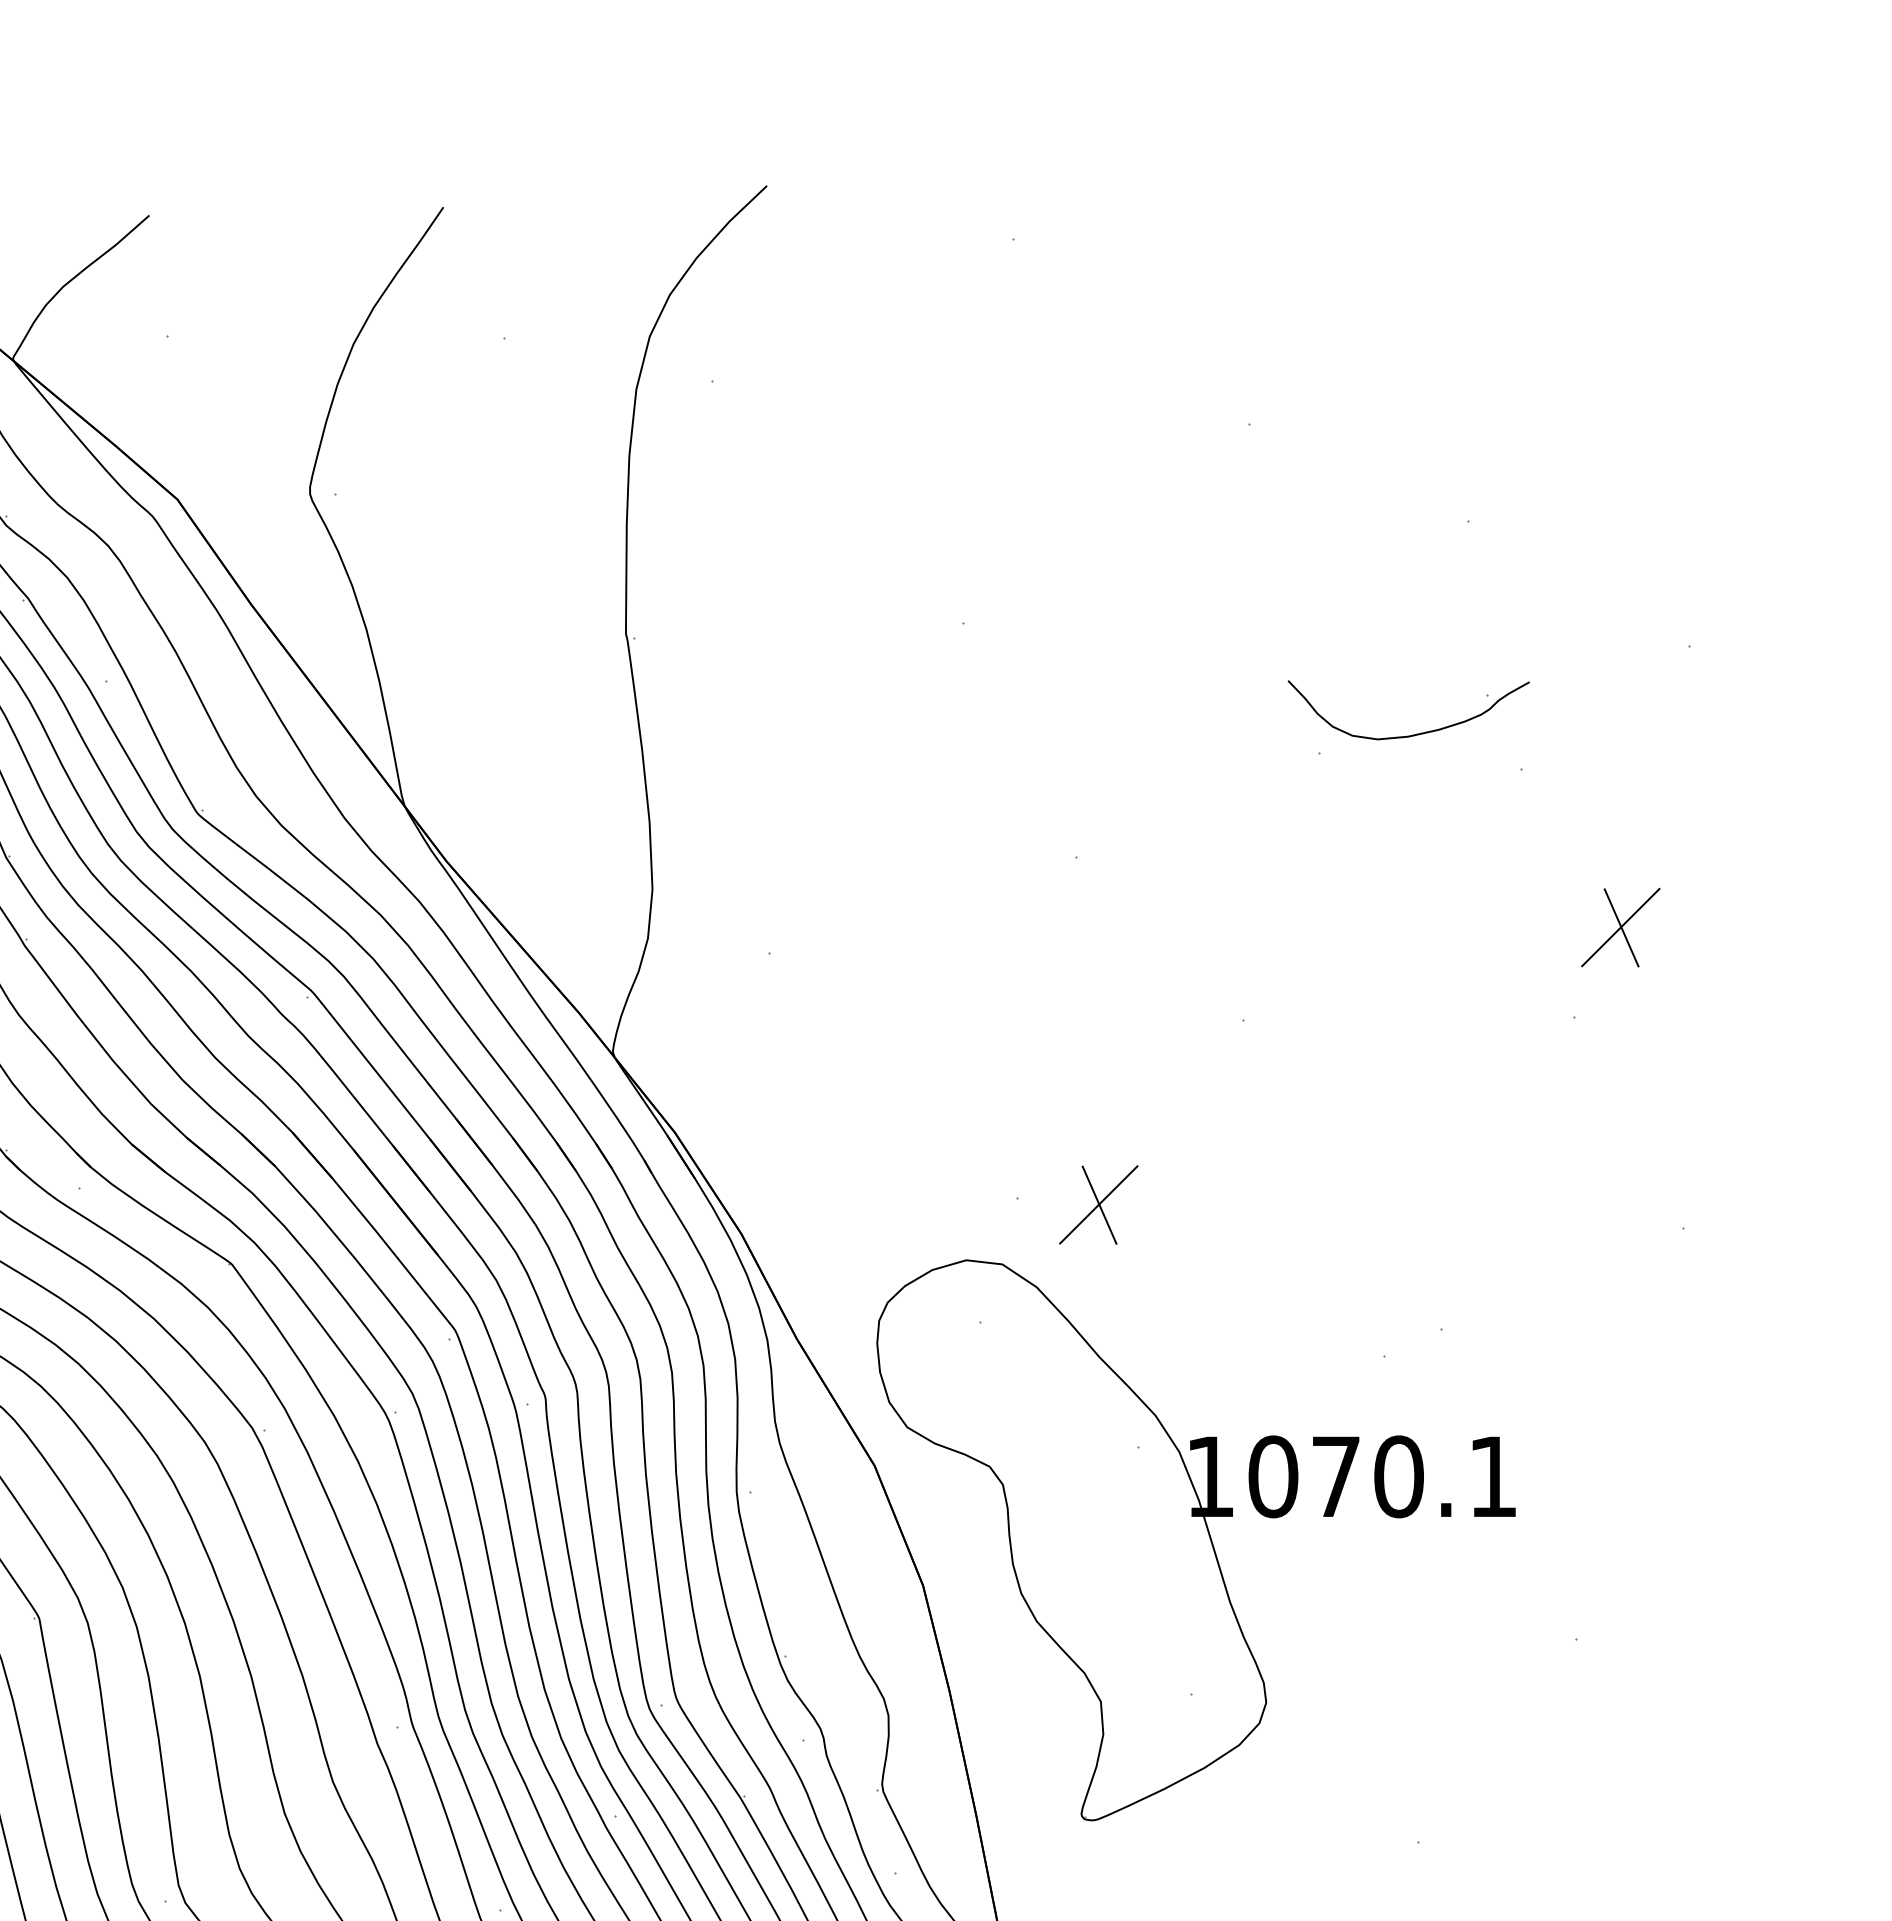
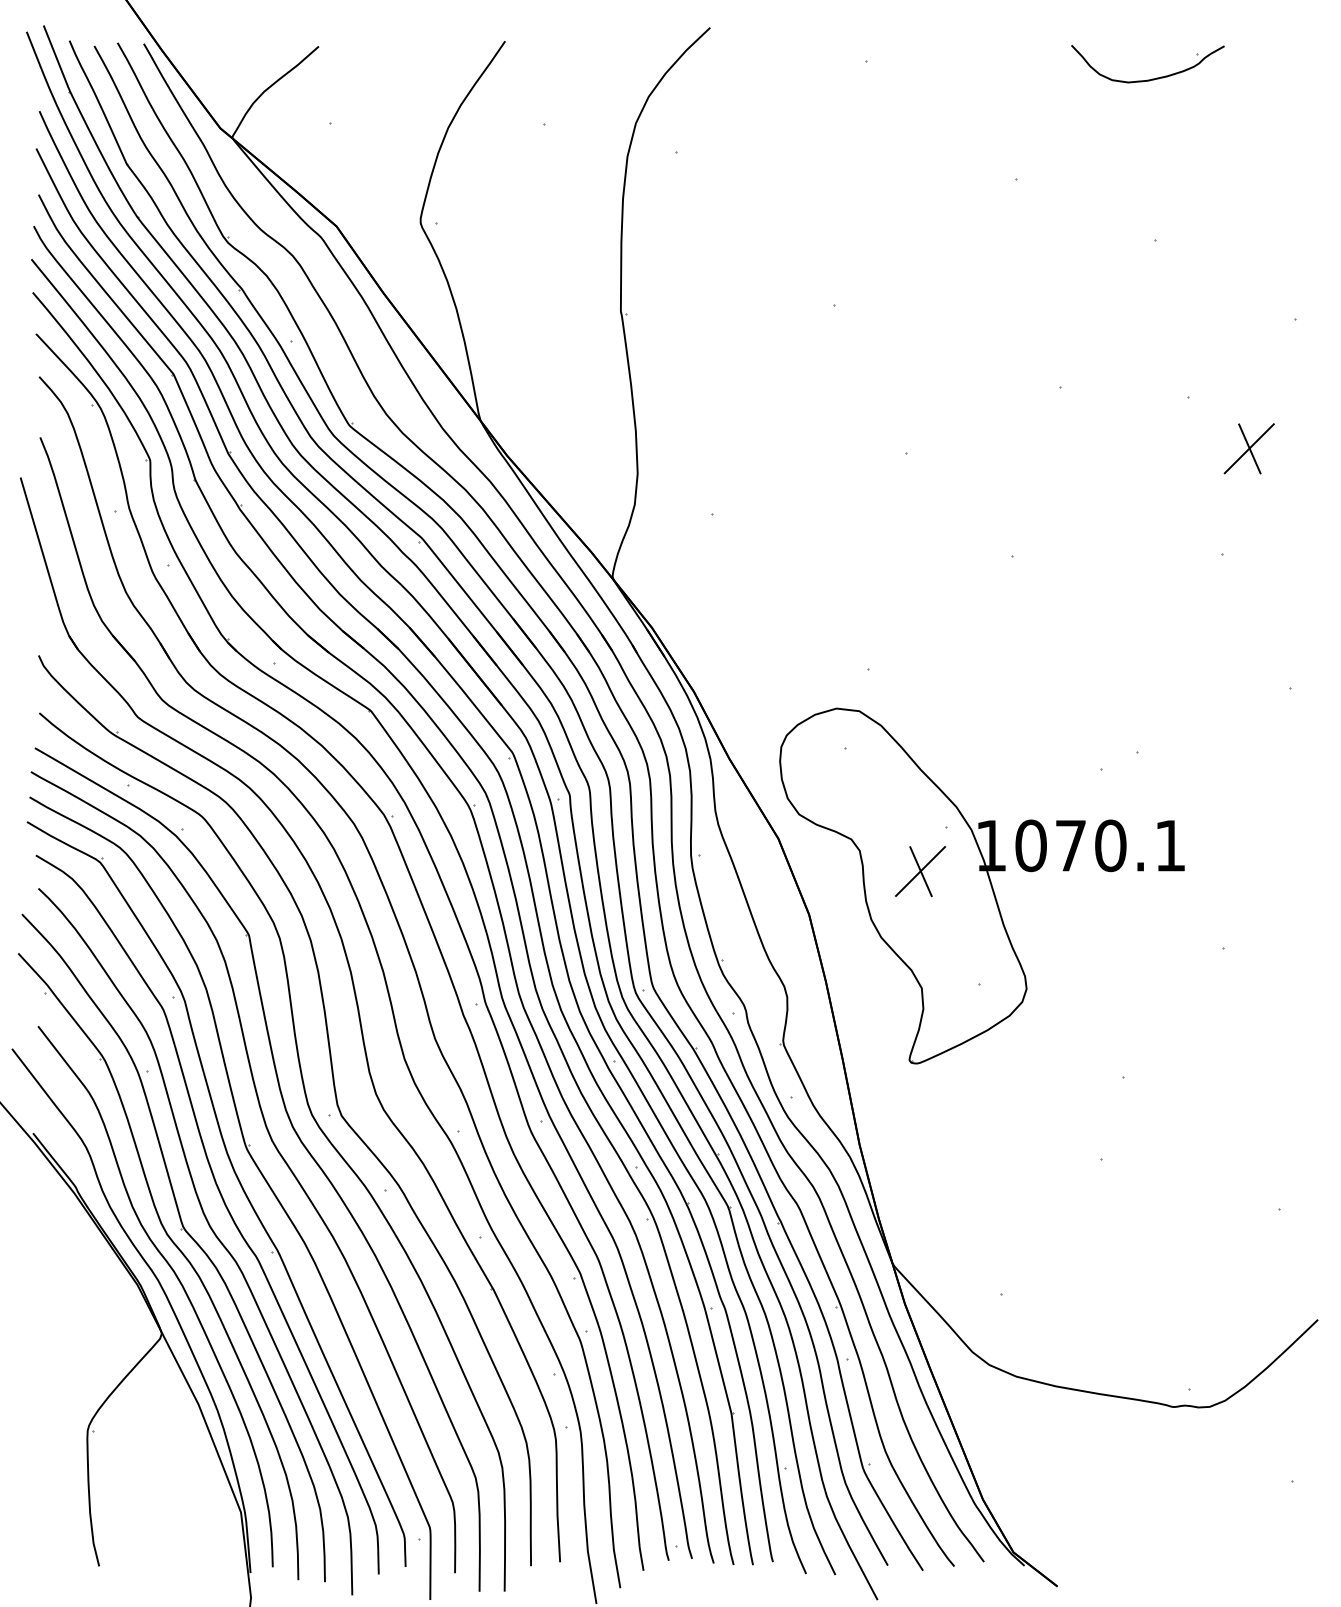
part: (1415, 733) -> (1152, 78), moved
part: (1619, 927) -> (1248, 448), moved
part: (1098, 1204) -> (920, 871), moved

